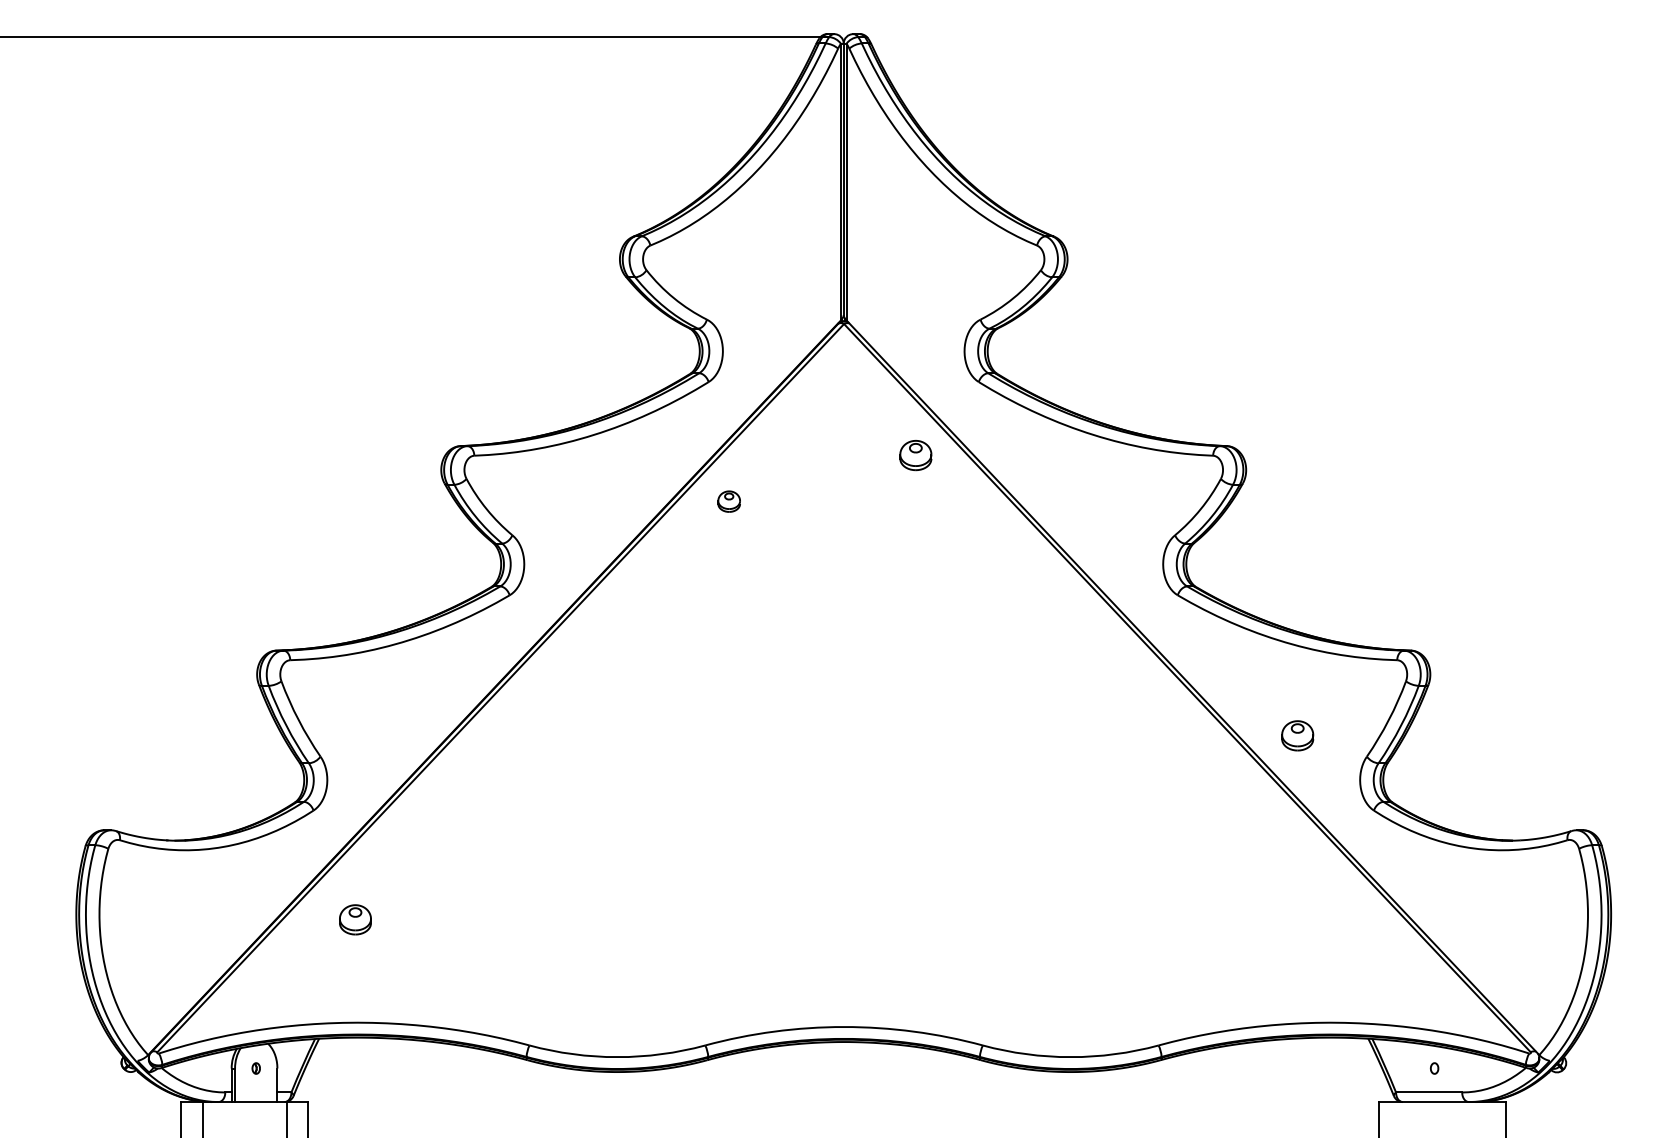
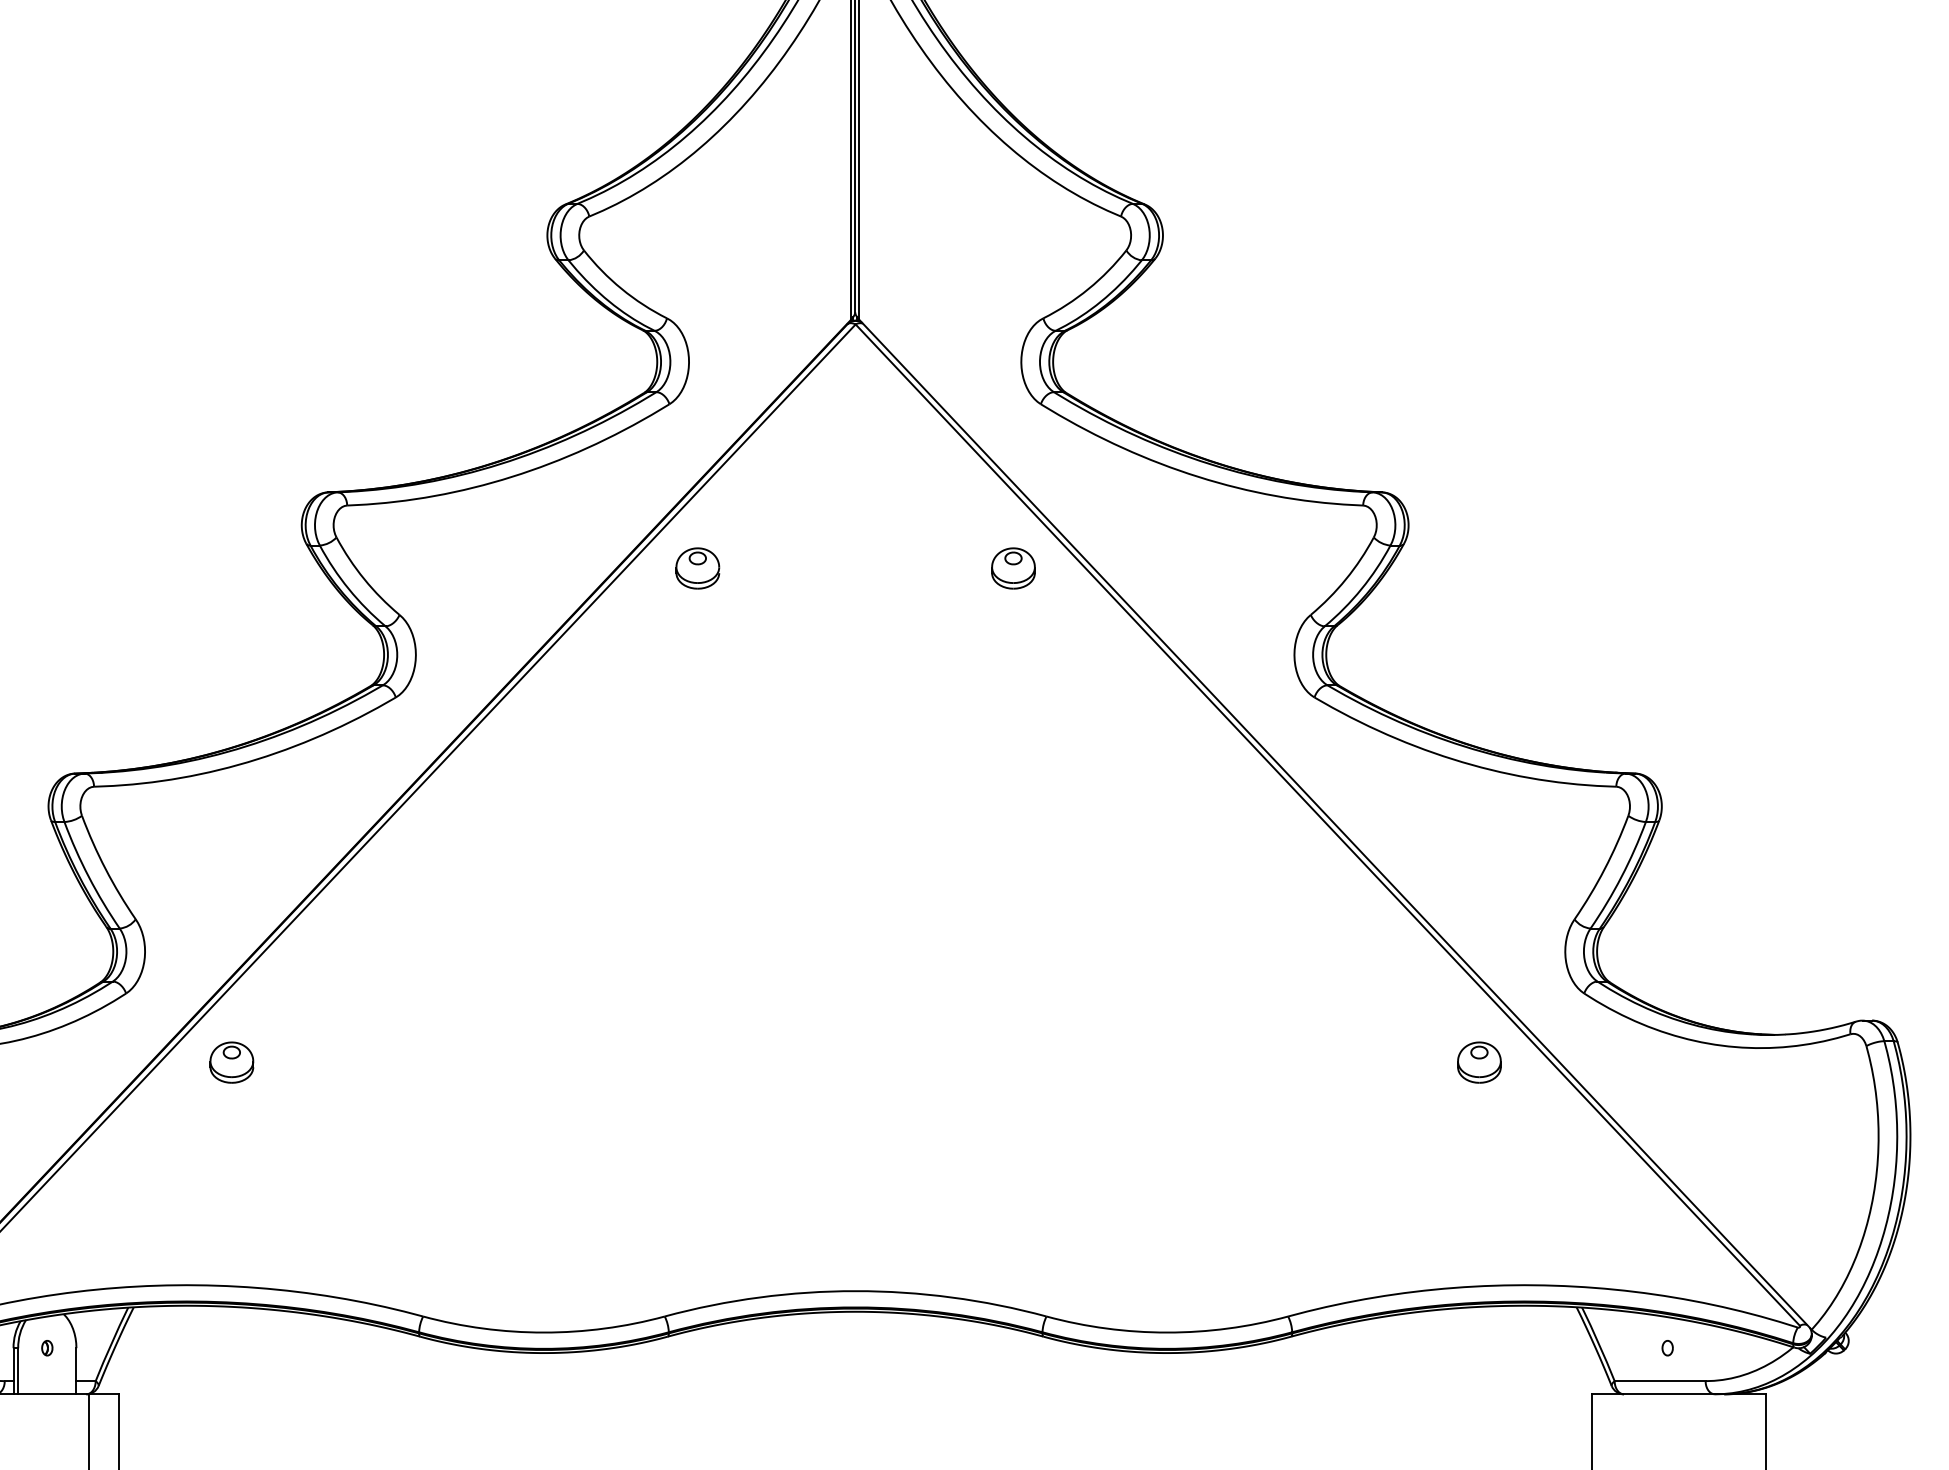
part: (915, 455) -> (1012, 568), moved
part: (728, 501) -> (696, 568), size x1.43
part: (1297, 735) -> (1479, 1062), moved
part: (355, 919) -> (231, 1062), moved

